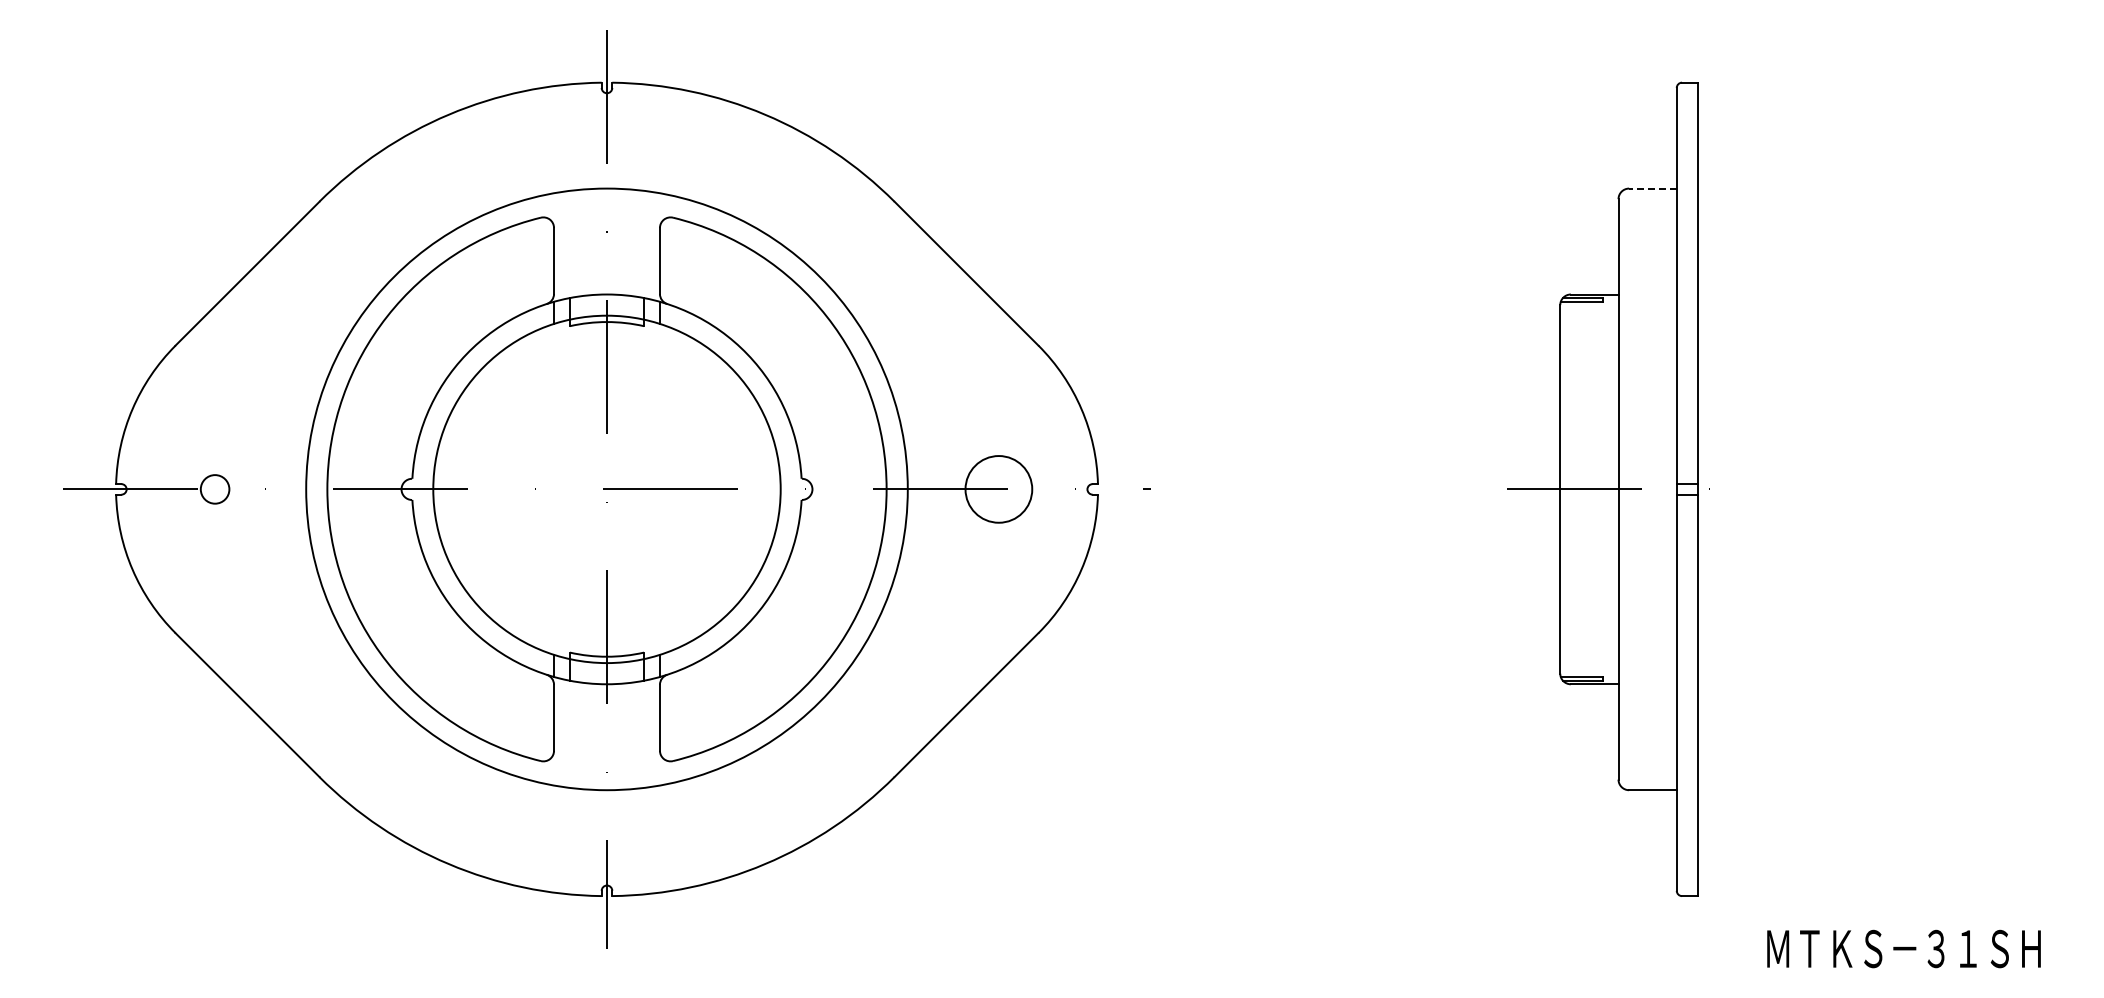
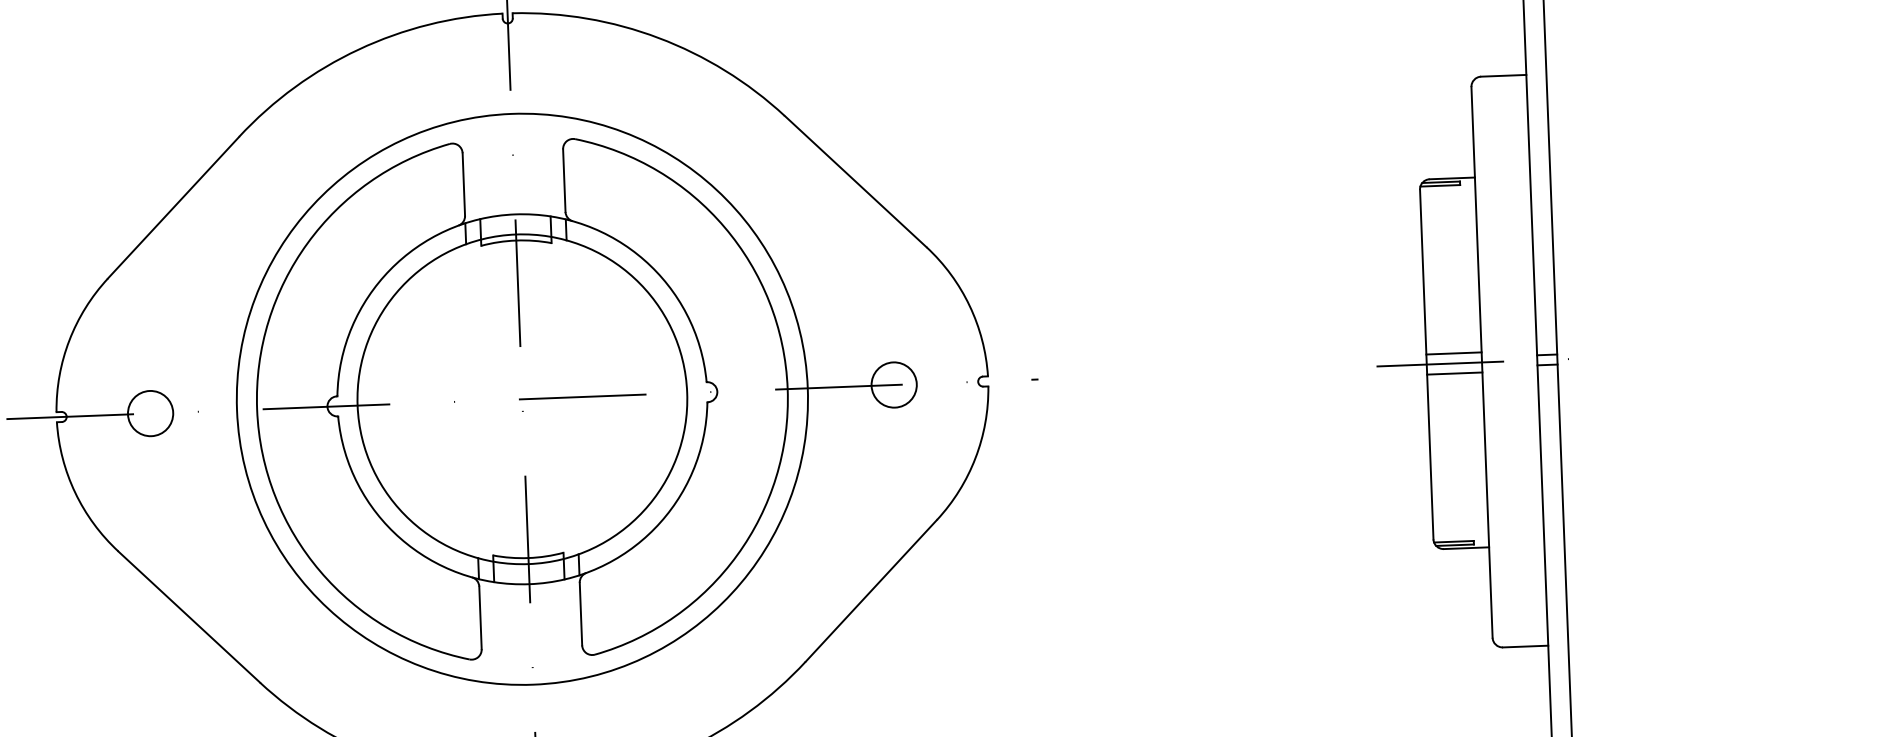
line: (1652, 188) -> (1503, 75), dashed -> solid
line: (1589, 478) -> (1454, 353), added
circle: (214, 489) -> (150, 413), size x1.67
circle: (998, 489) -> (893, 385), size x0.71
line: (1589, 499) -> (1454, 373), added

